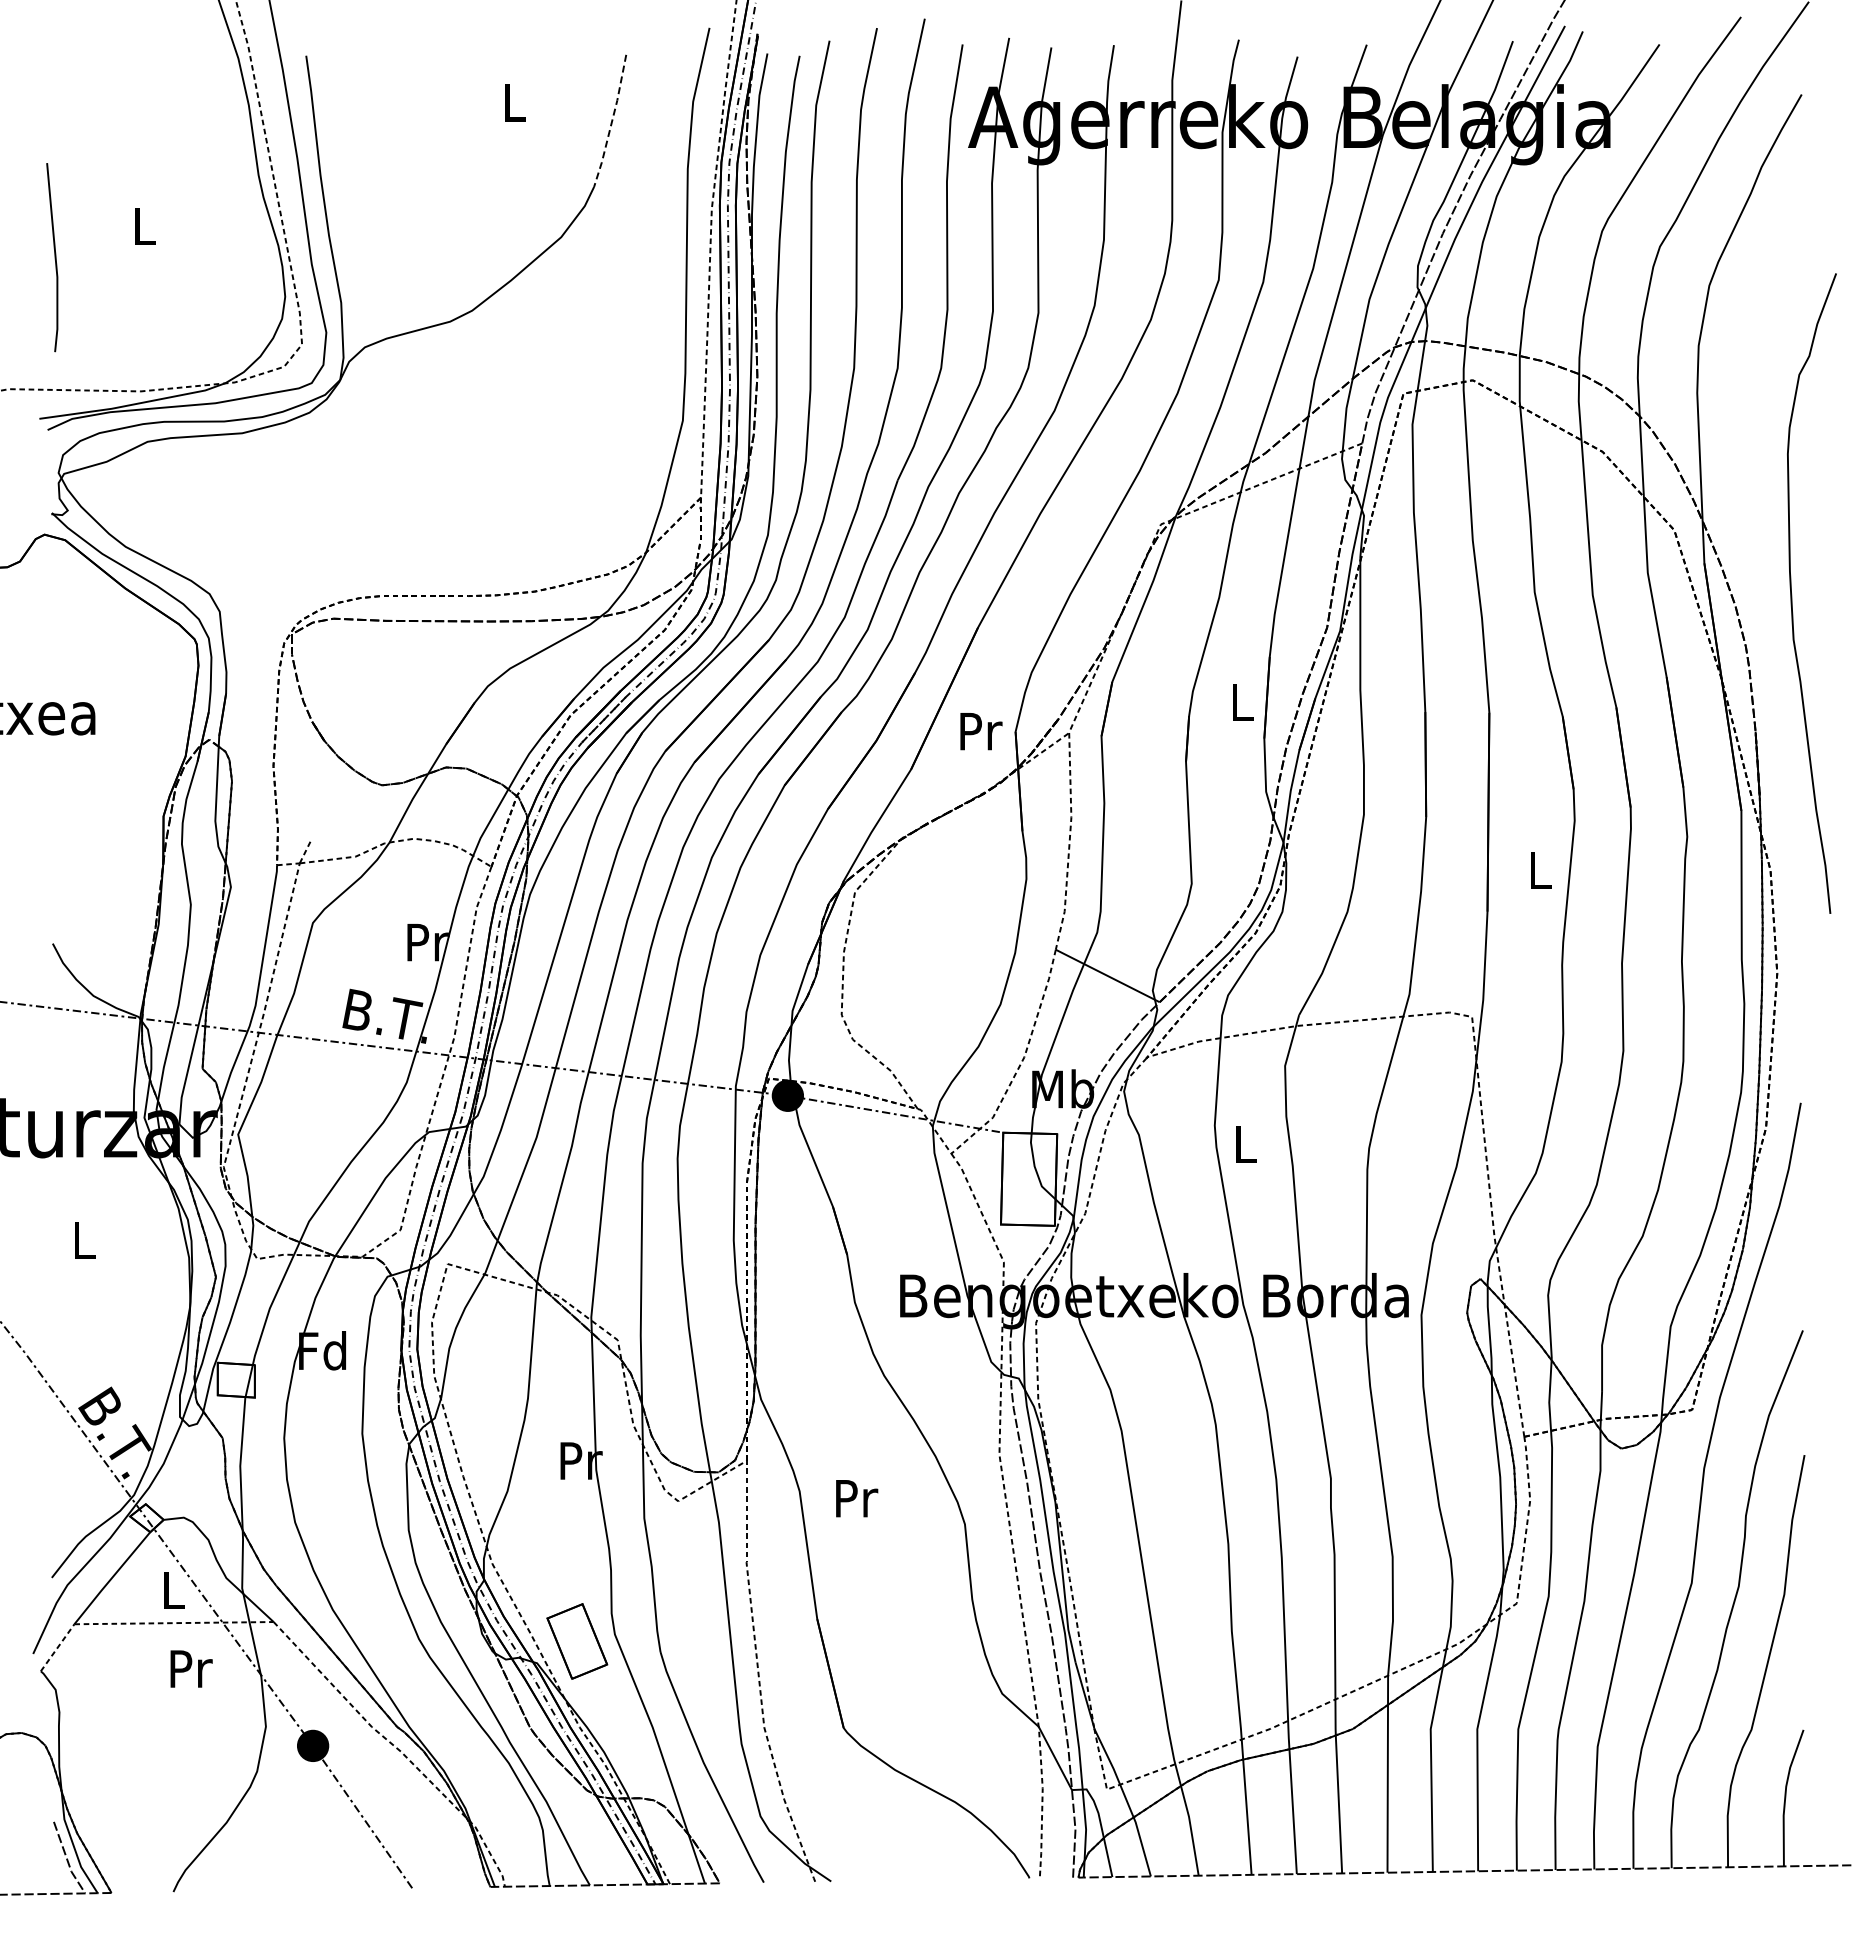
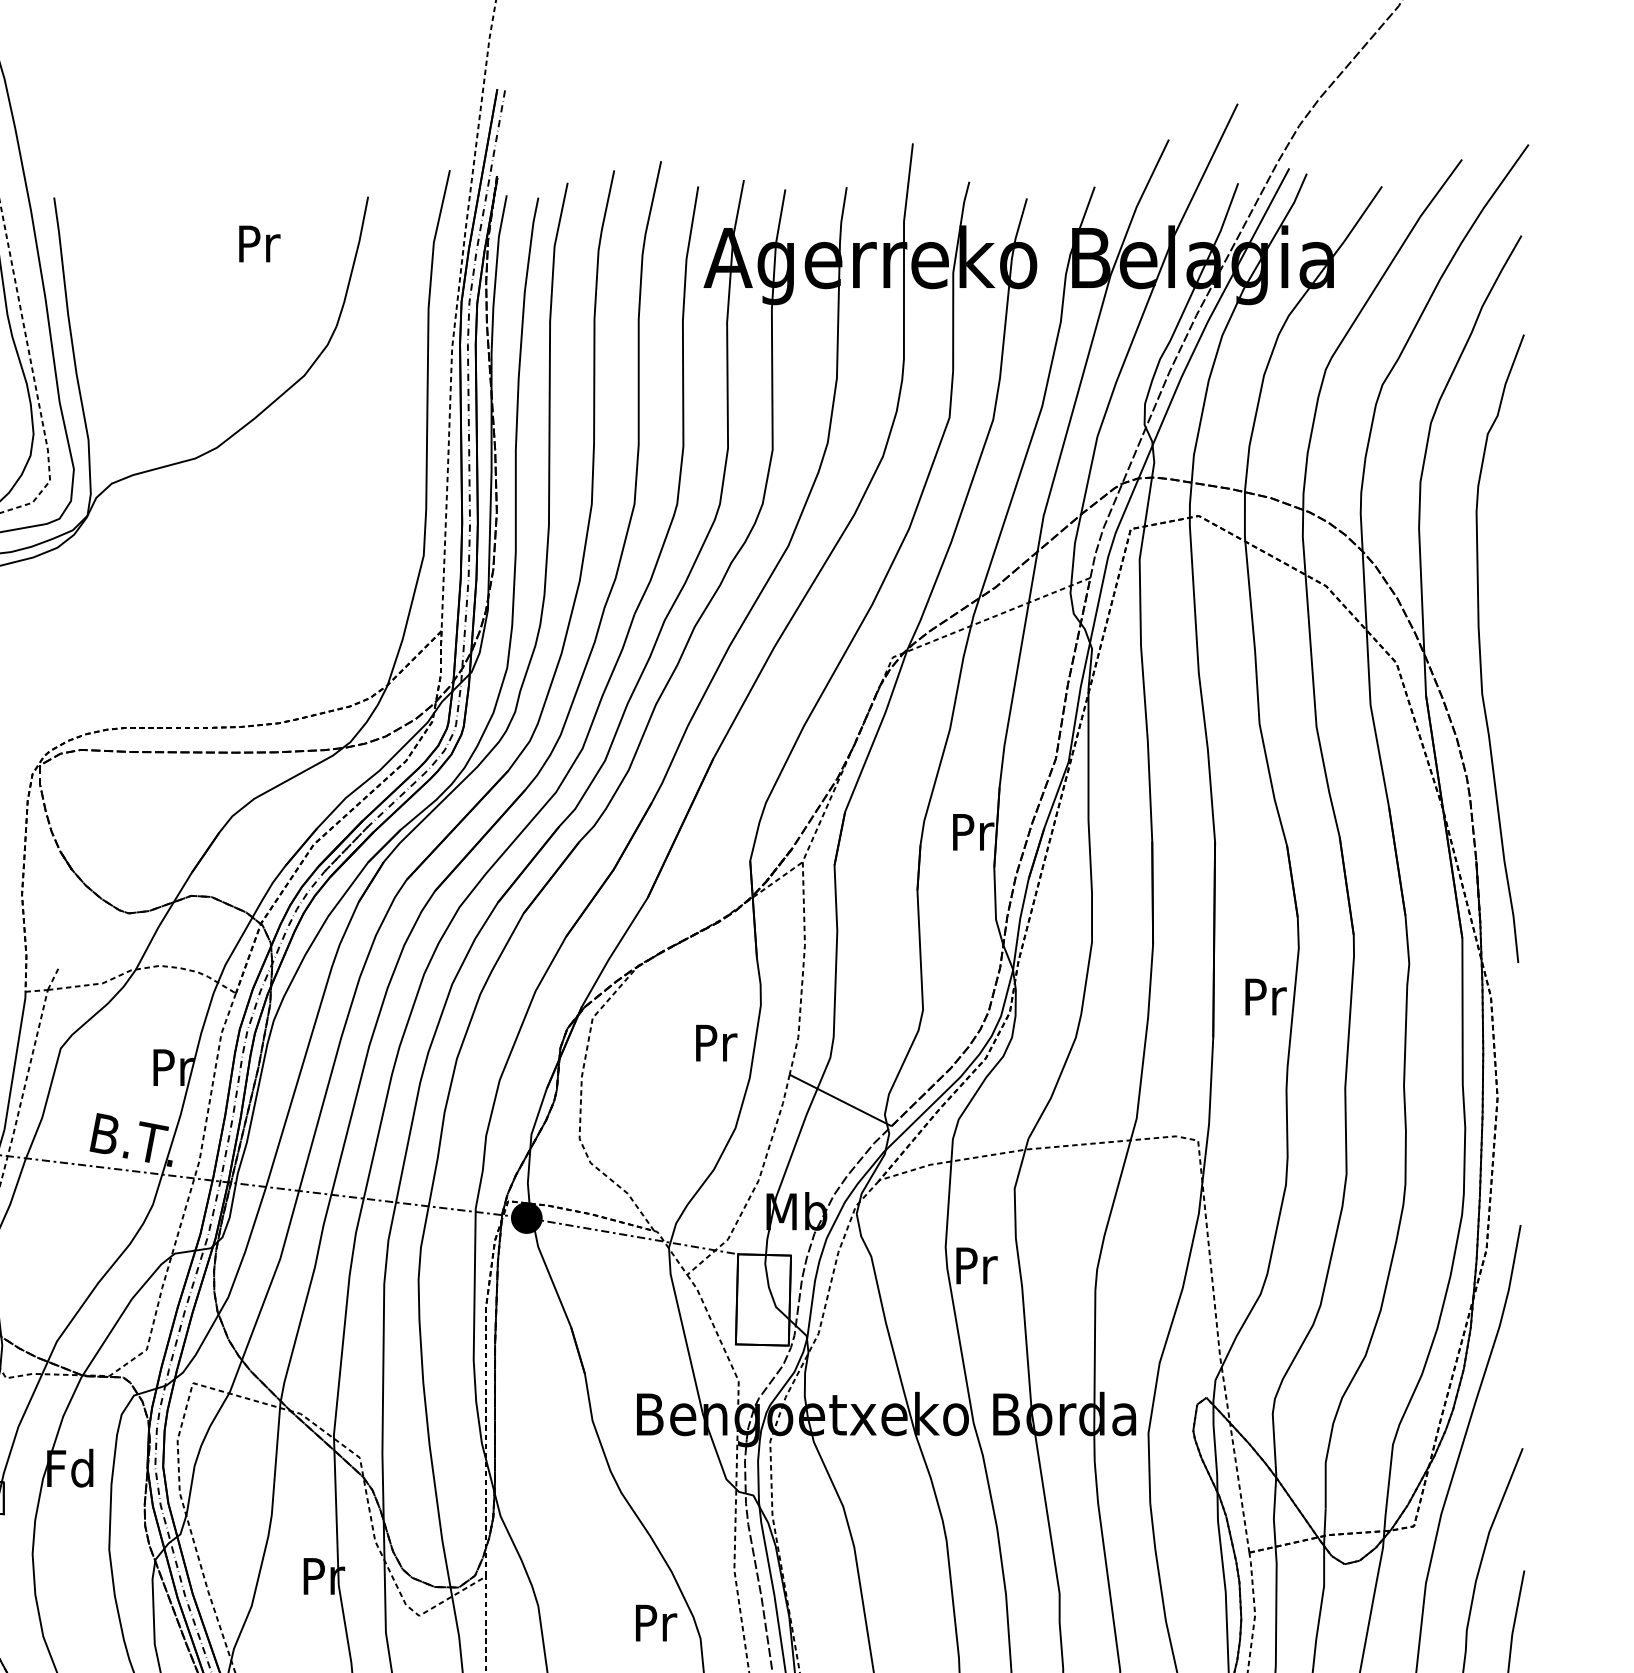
text: (515, 102) -> (259, 243), L -> Pr
line: (612, 121) -> (354, 262), dashed -> solid
curve: (1792, 594) -> (1481, 649), moved
text: (1243, 702) -> (973, 832), L -> Pr
text: (981, 731) -> (716, 1043), moved
text: (1541, 870) -> (1266, 996), L -> Pr
text: (1246, 1144) -> (976, 1265), L -> Pr
text: (857, 1498) -> (656, 1622), moved

